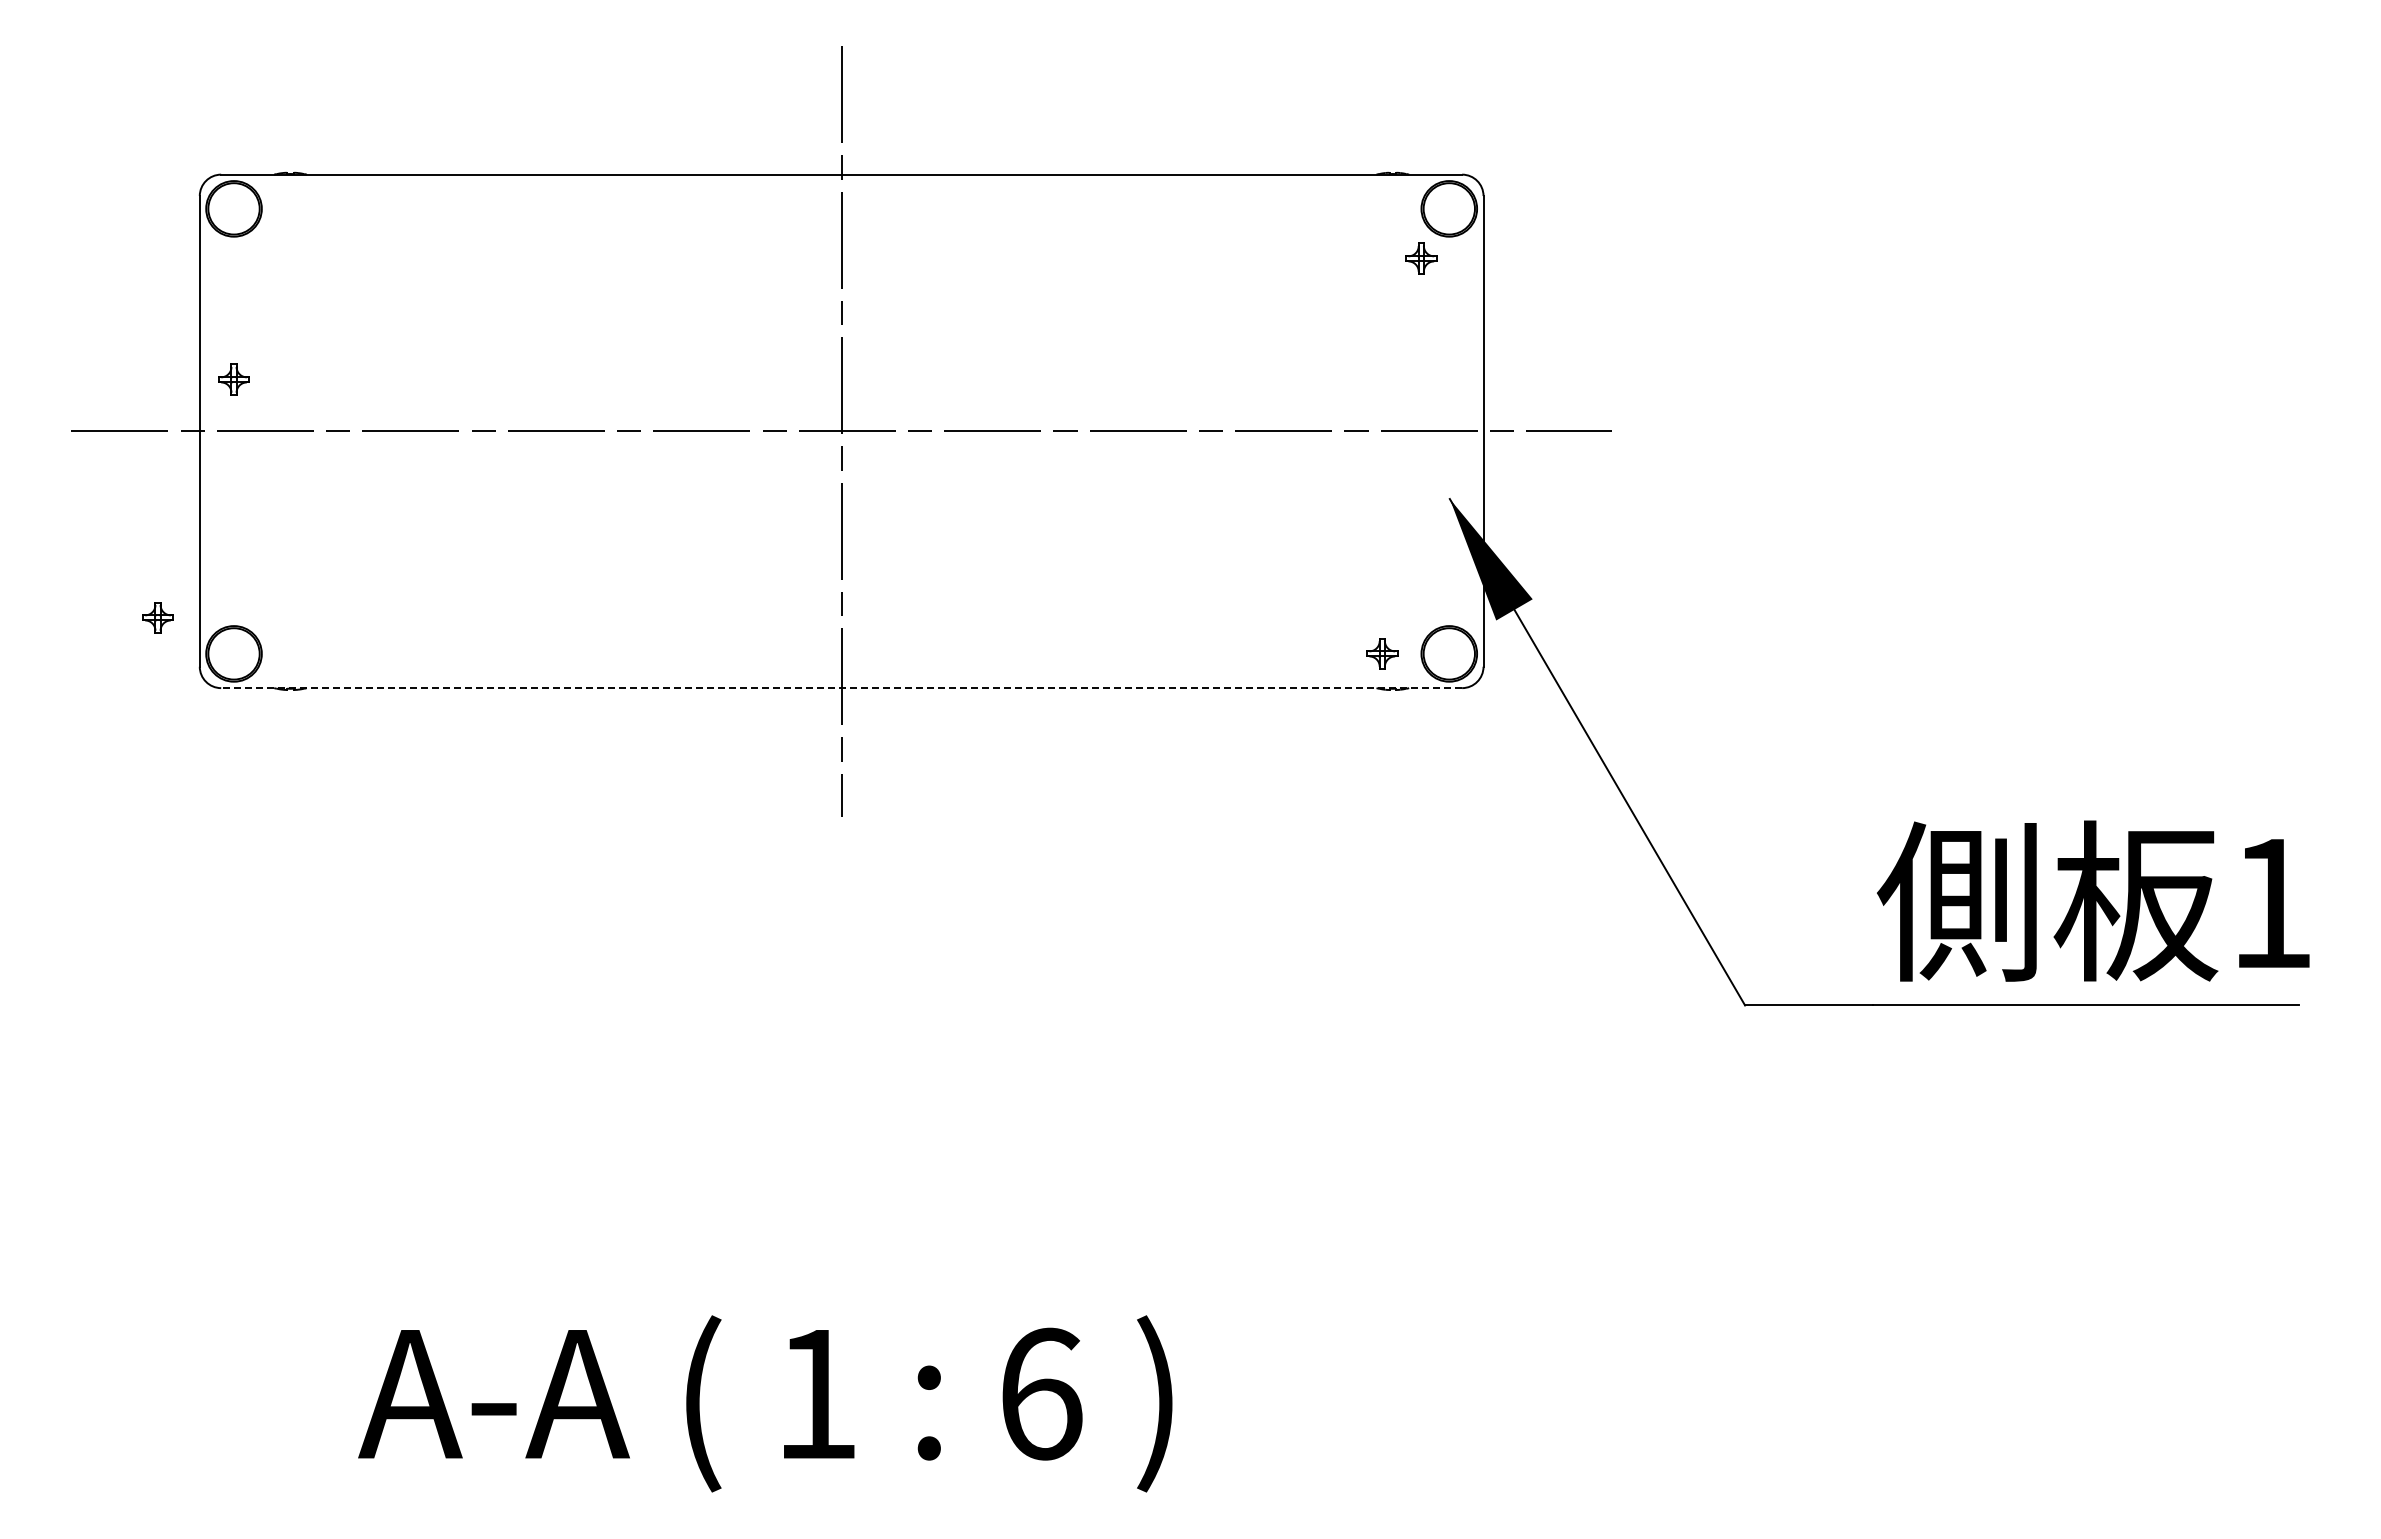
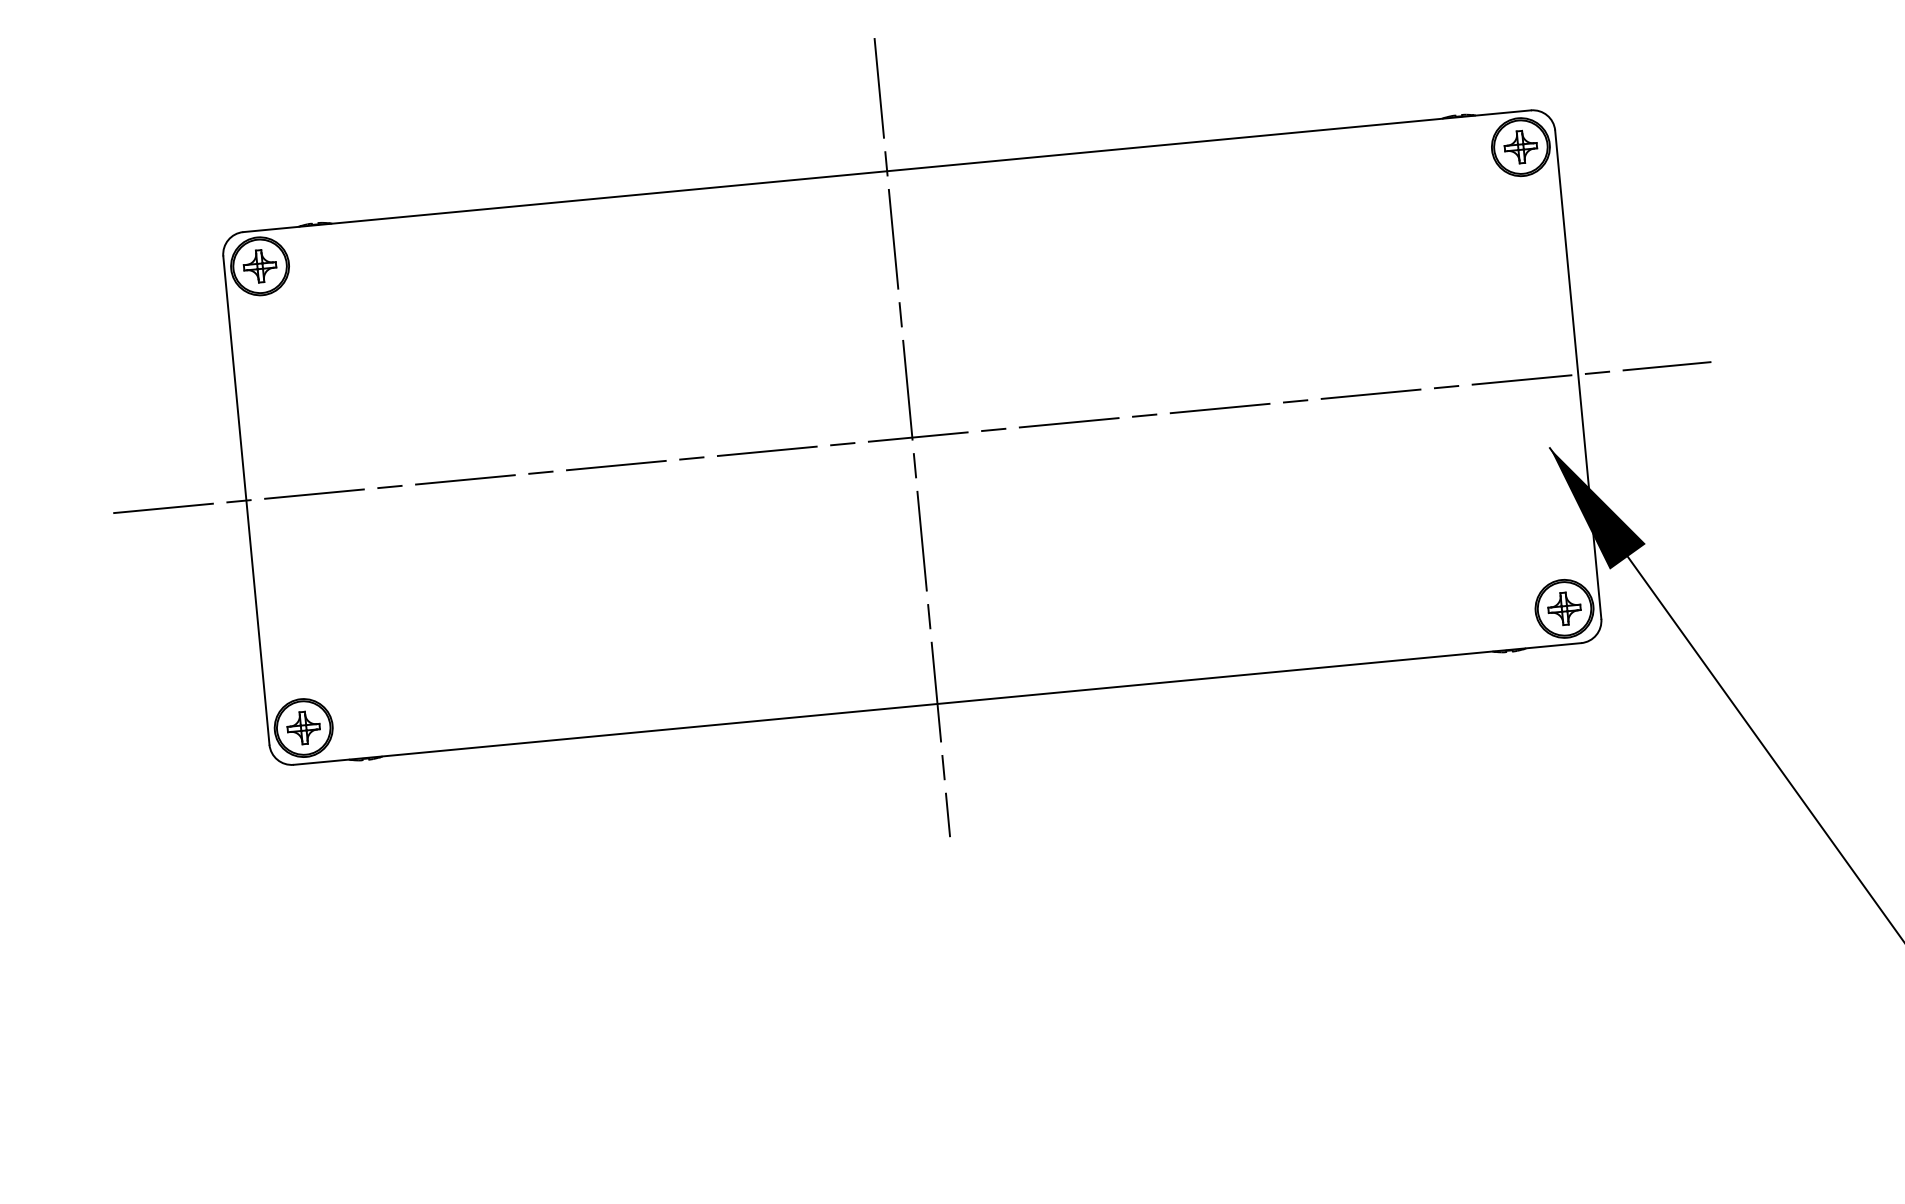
part: (1421, 258) -> (1521, 146), moved
part: (233, 379) -> (259, 266), moved
part: (157, 617) -> (303, 727), moved
part: (1382, 653) -> (1564, 608), moved
line: (841, 688) -> (937, 704), dashed -> solid

